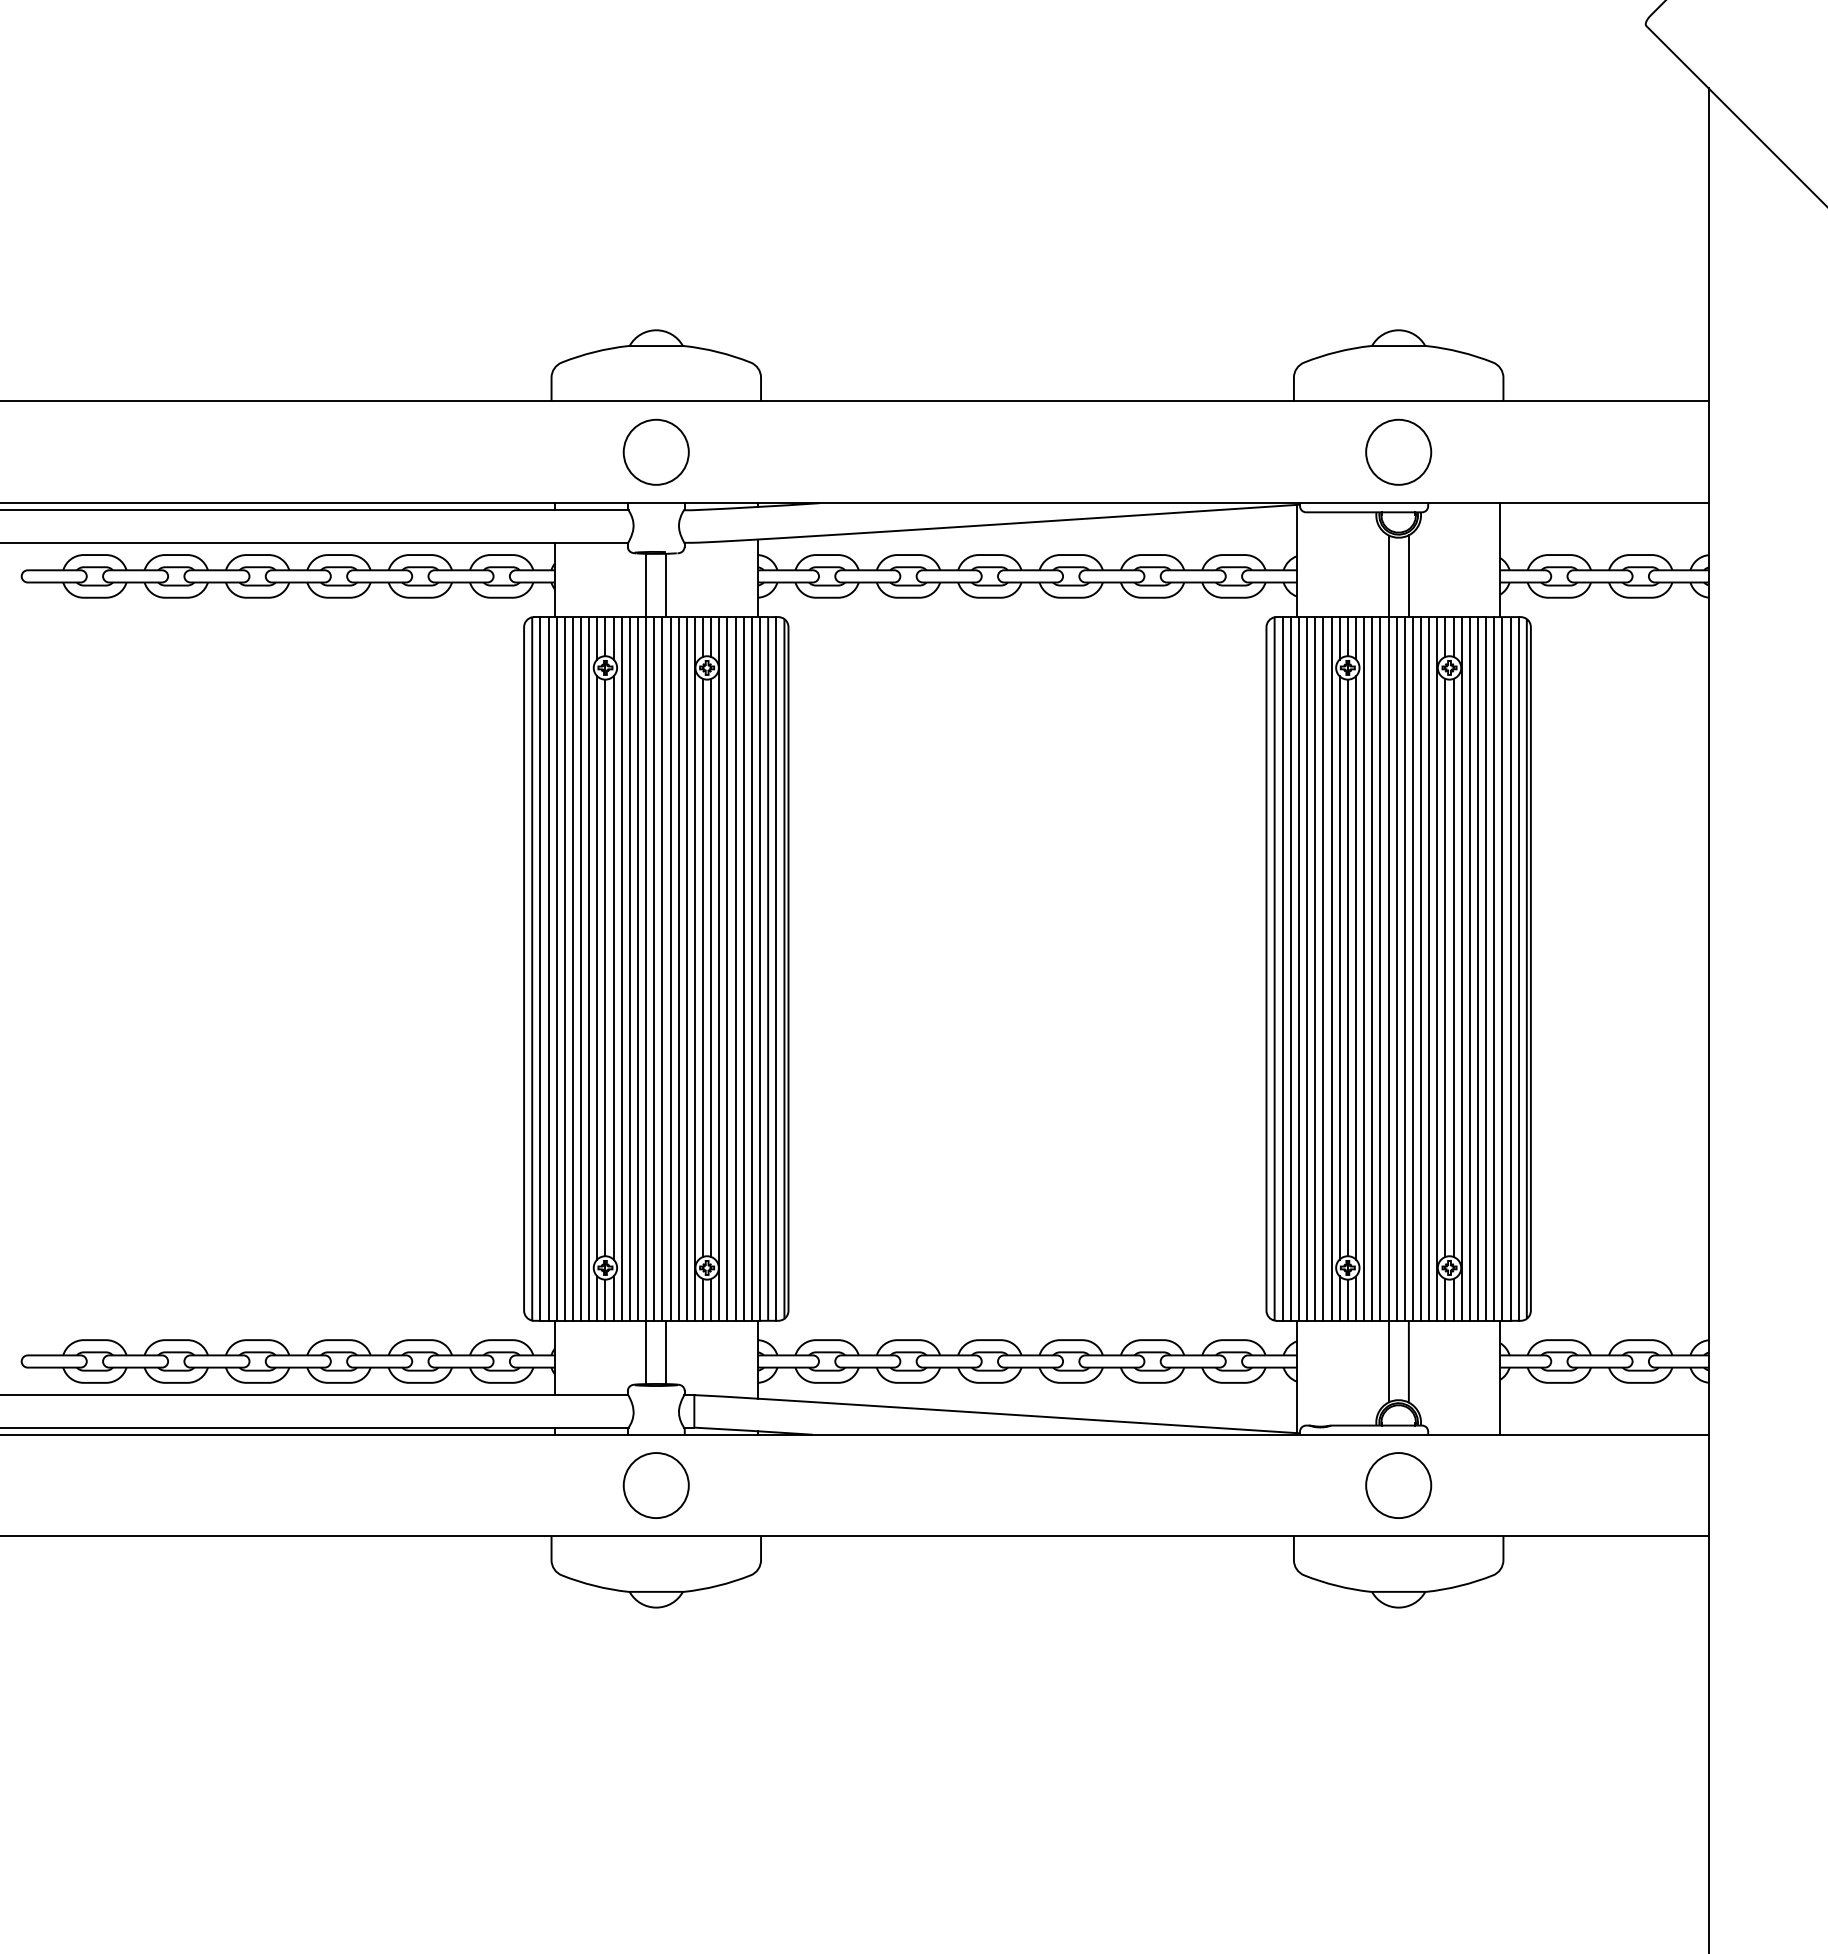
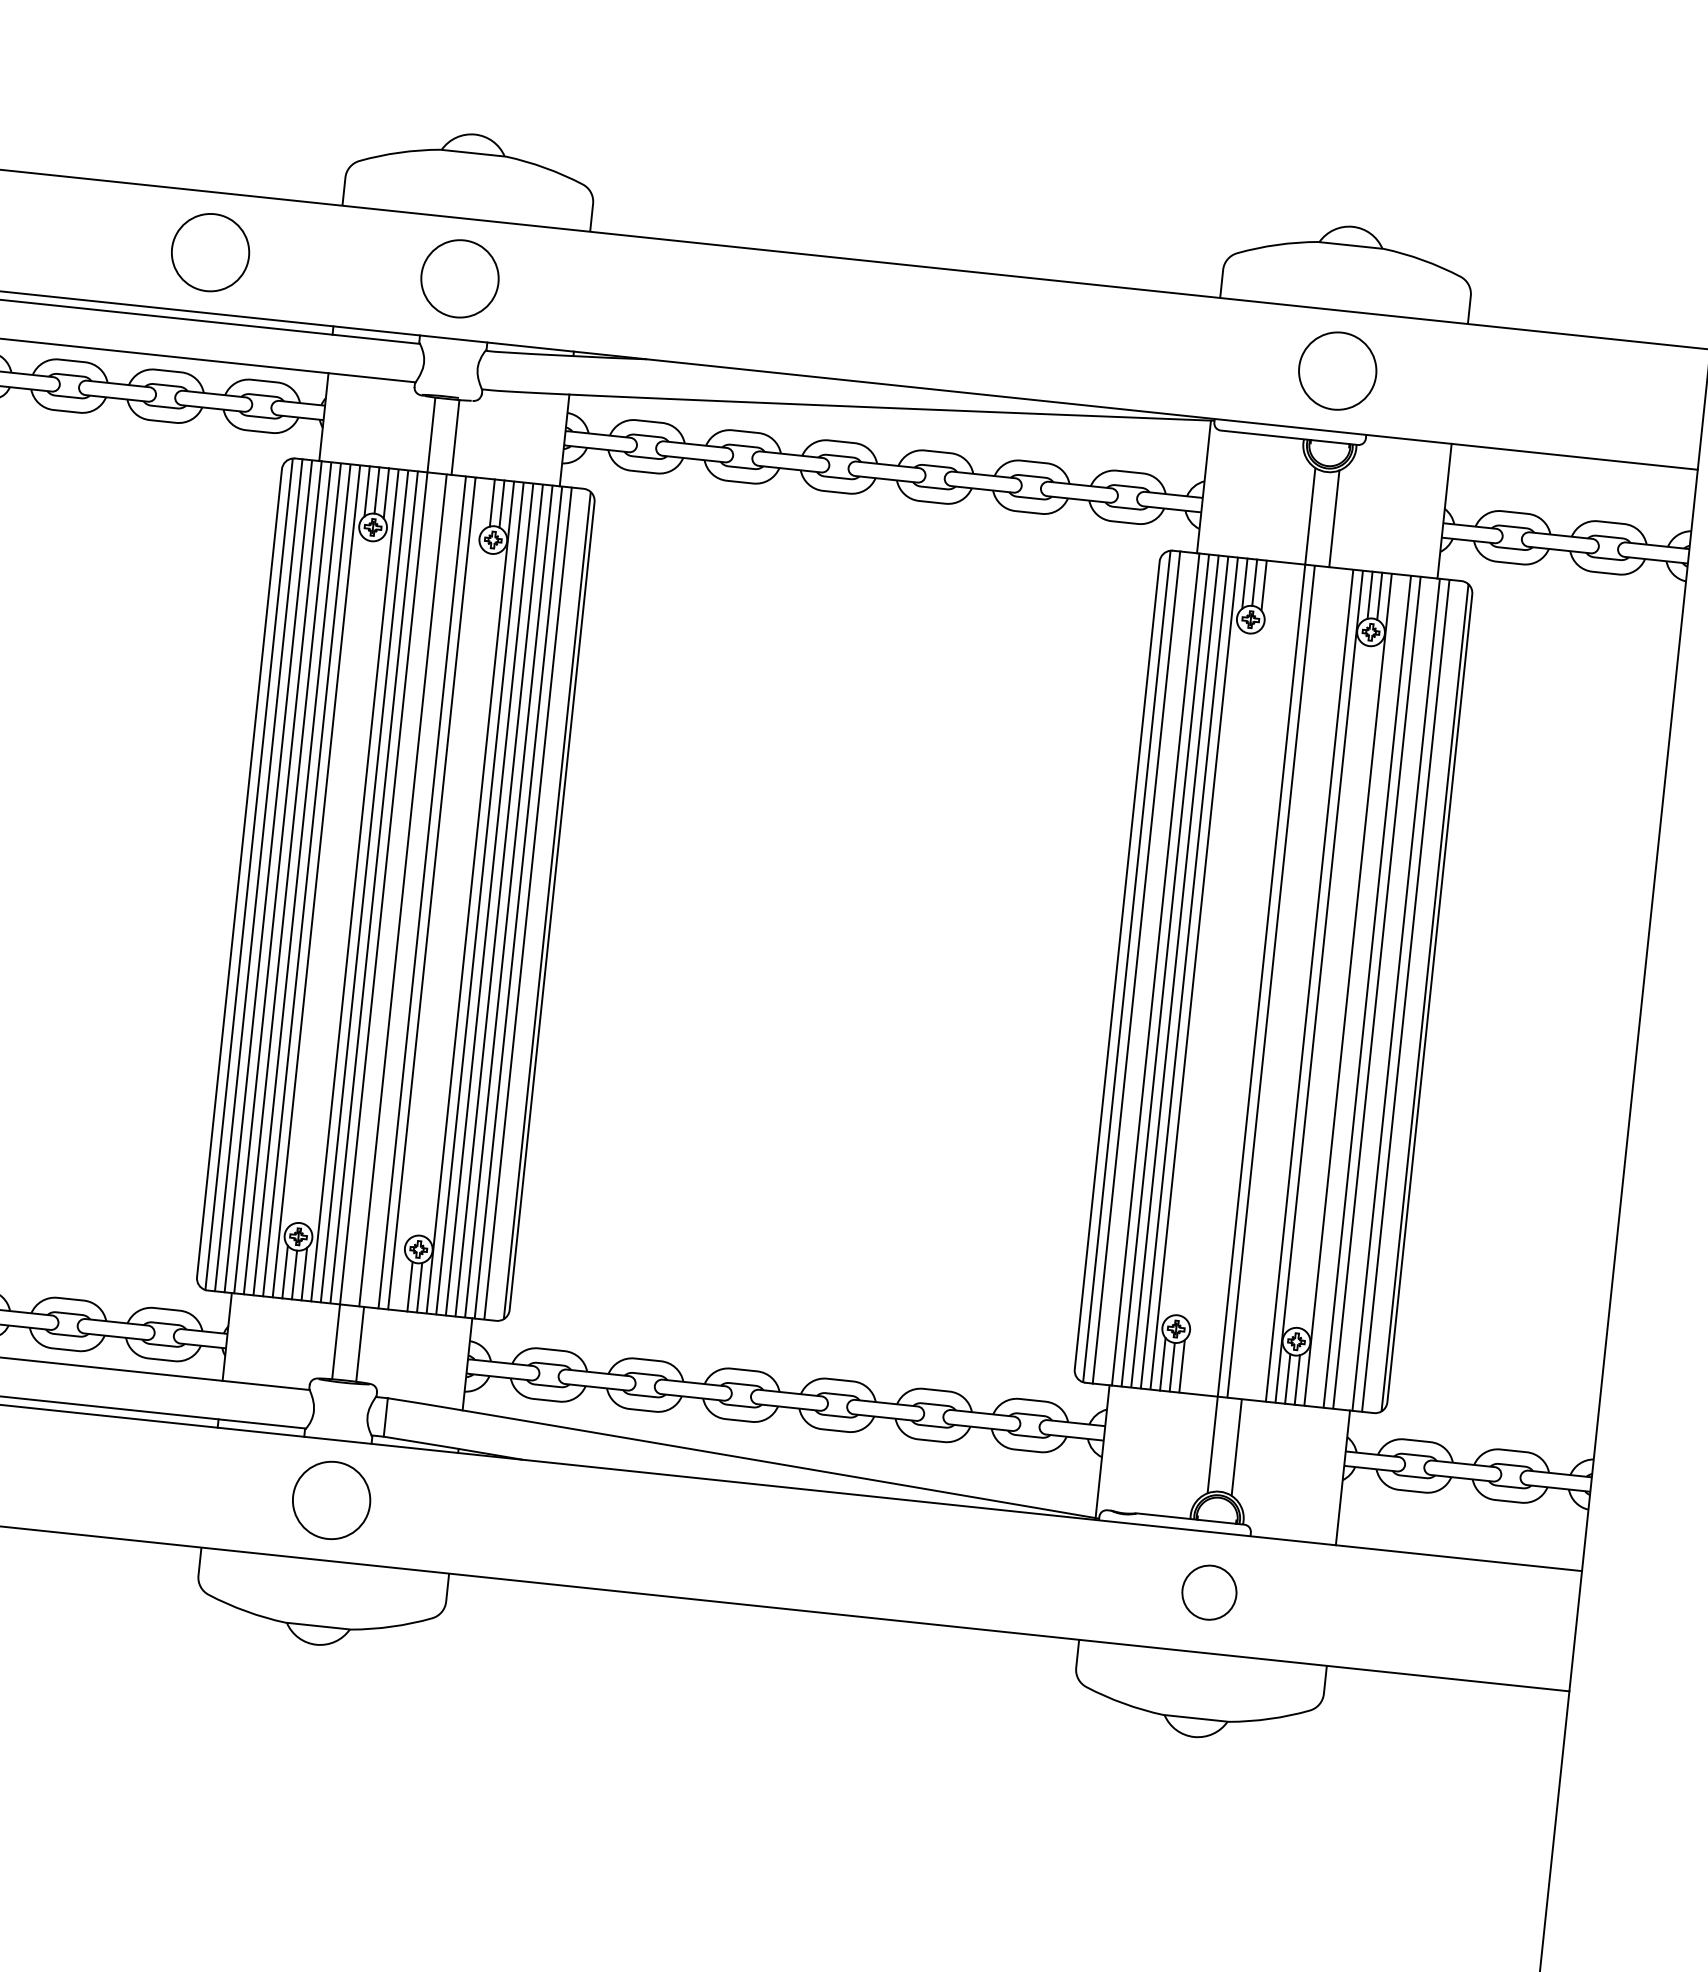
circle: (444, 451) -> (209, 251), added
line: (597, 967) -> (326, 880), removed
line: (605, 967) -> (335, 881), removed
line: (613, 967) -> (345, 882), removed
line: (703, 967) -> (451, 893), removed
line: (711, 967) -> (461, 894), removed
line: (1339, 967) -> (1203, 972), removed
line: (1347, 967) -> (1213, 973), removed
line: (1355, 967) -> (1222, 974), removed
line: (1445, 967) -> (1329, 986), removed
line: (1453, 967) -> (1338, 987), removed
line: (654, 968) -> (393, 888), removed
line: (670, 968) -> (412, 890), removed
line: (694, 968) -> (441, 893), removed
line: (776, 968) -> (537, 904), removed
line: (1290, 968) -> (1145, 967), removed
line: (1364, 968) -> (1233, 977), removed
line: (1372, 968) -> (1242, 978), removed
line: (1380, 968) -> (1252, 979), removed
line: (1404, 968) -> (1280, 982), removed
line: (1412, 968) -> (1289, 983), removed
line: (1421, 968) -> (1300, 984), removed
line: (1469, 968) -> (1357, 990), removed
line: (1494, 968) -> (1386, 993), removed
line: (1518, 968) -> (1415, 996), removed
circle: (1398, 1485) -> (1209, 1592), size x0.7

